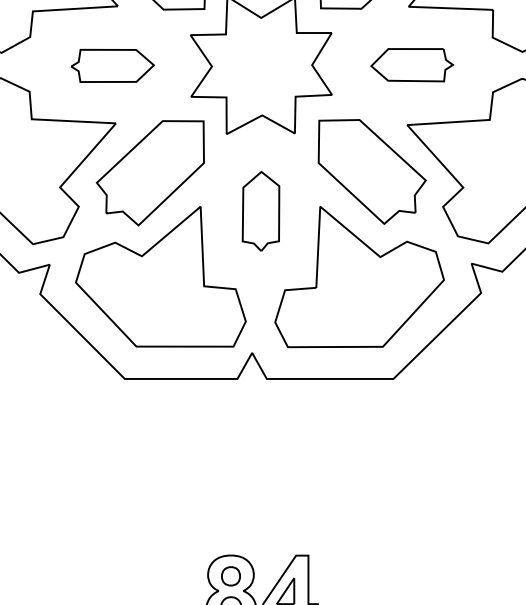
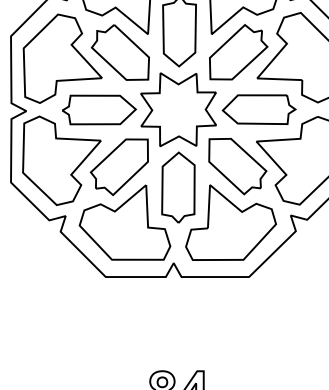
part: (113, 64) -> (99, 109), size x1.67
part: (411, 64) -> (258, 109), size x1.67
part: (261, 211) -> (178, 187), size x1.67

